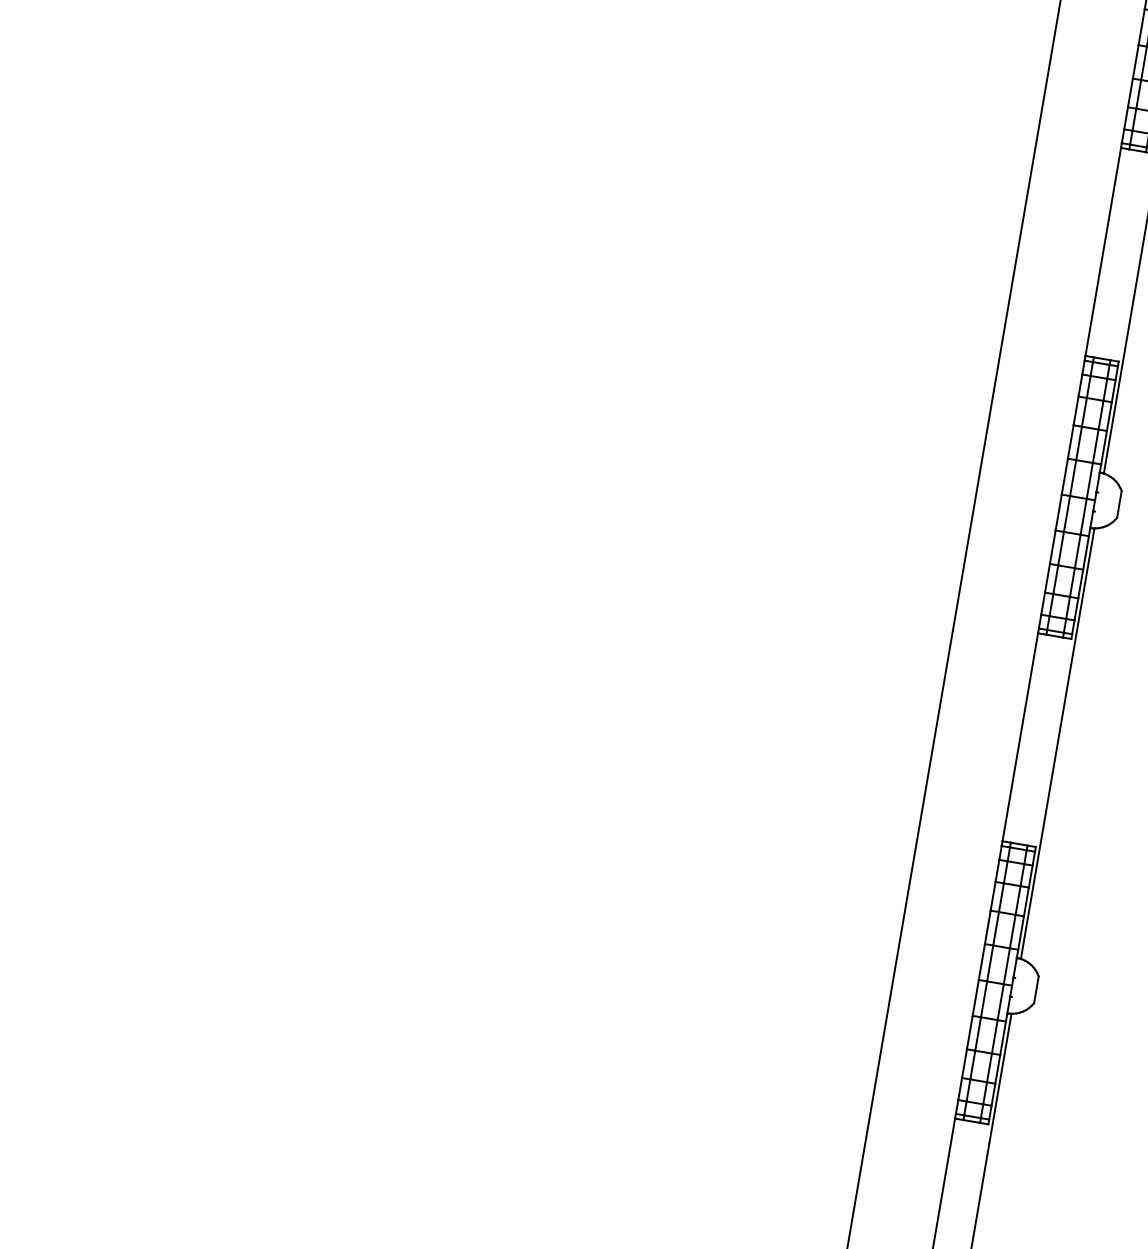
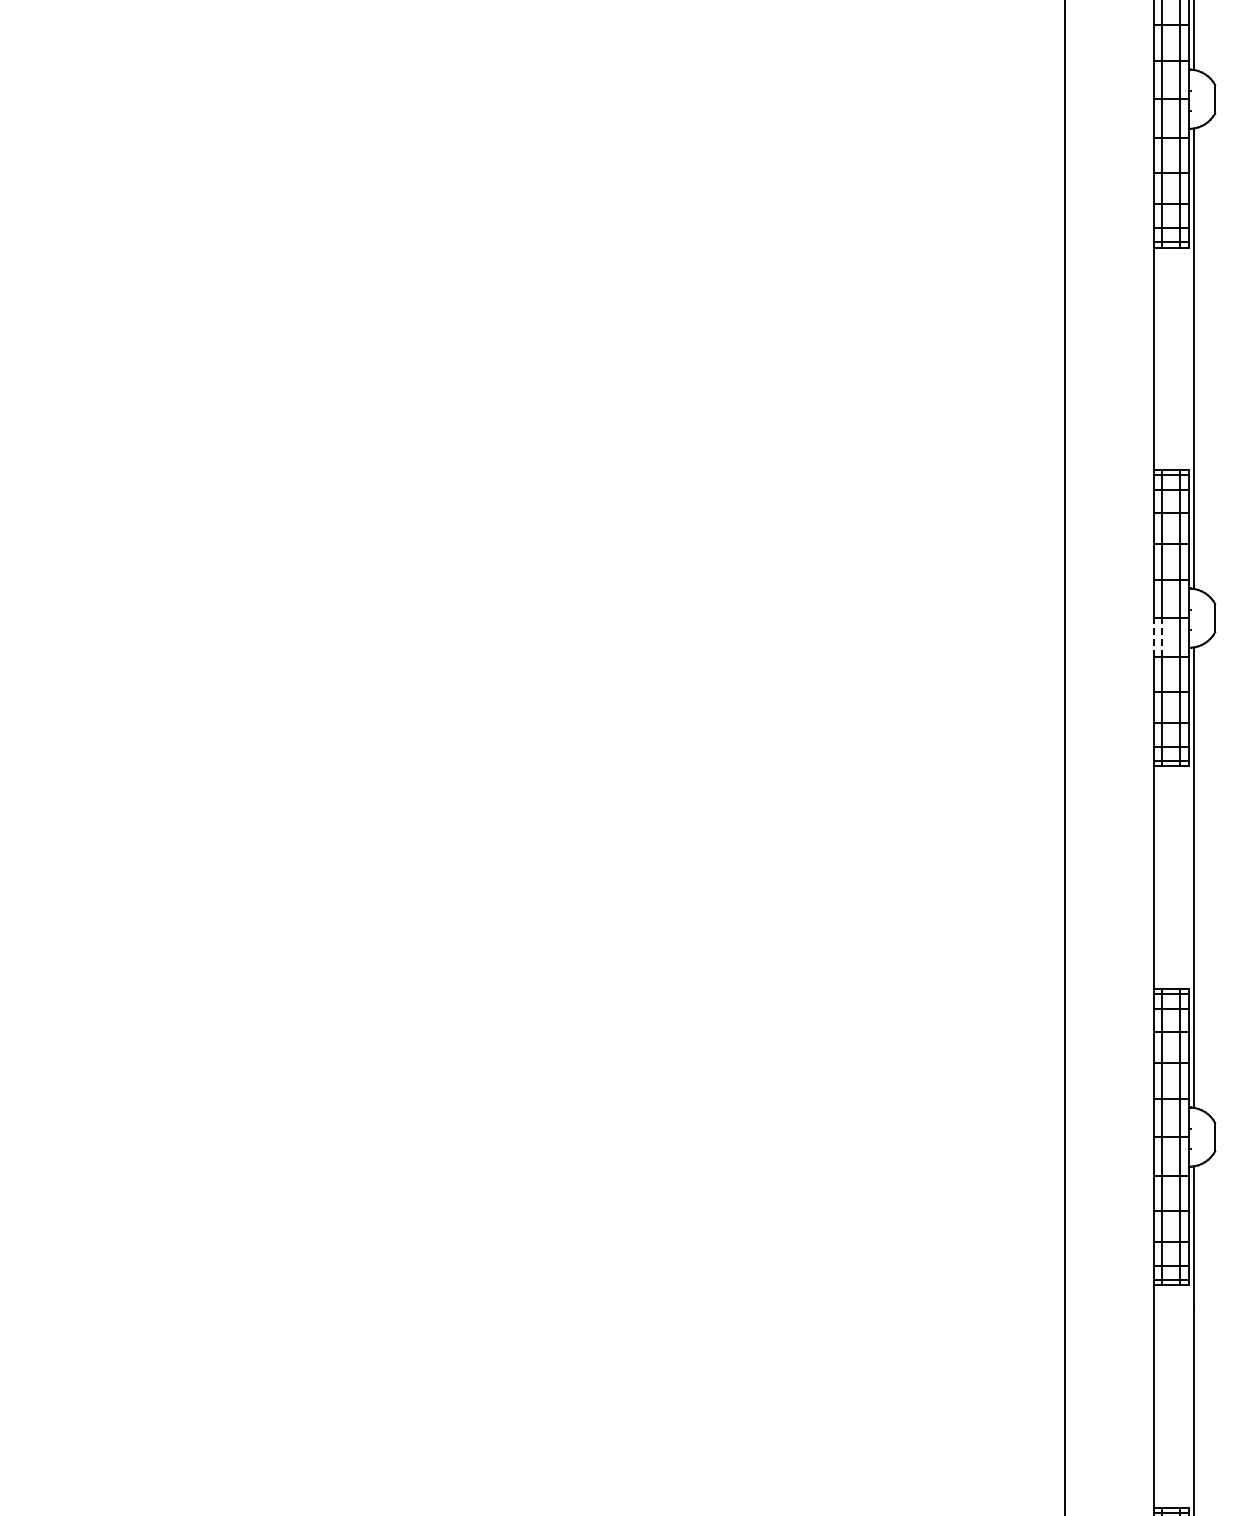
line: (1058, 511) -> (1153, 636), solid -> dashed
line: (1067, 513) -> (1162, 636), solid -> dashed

